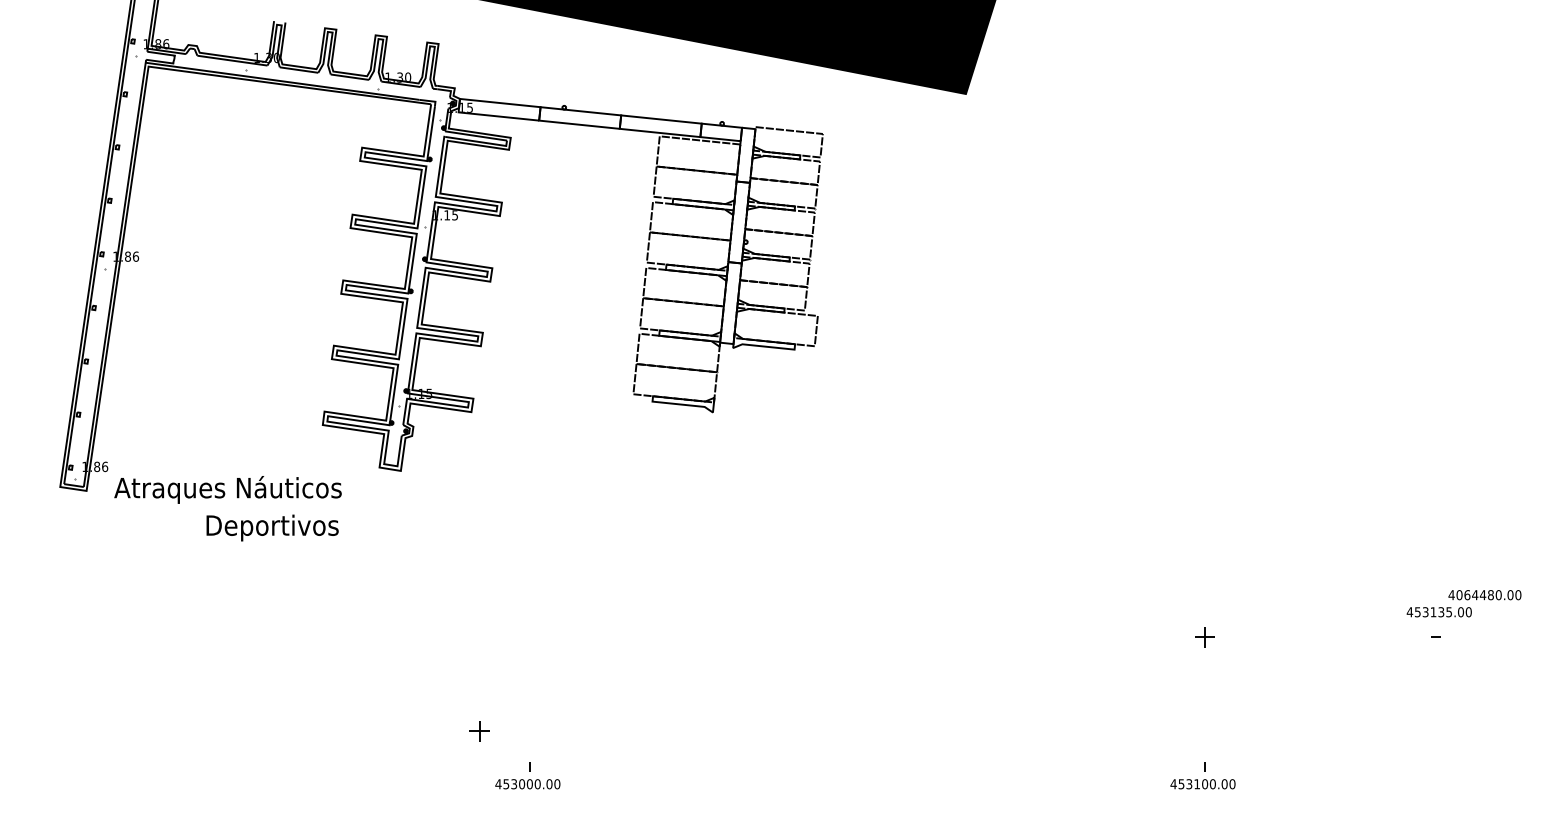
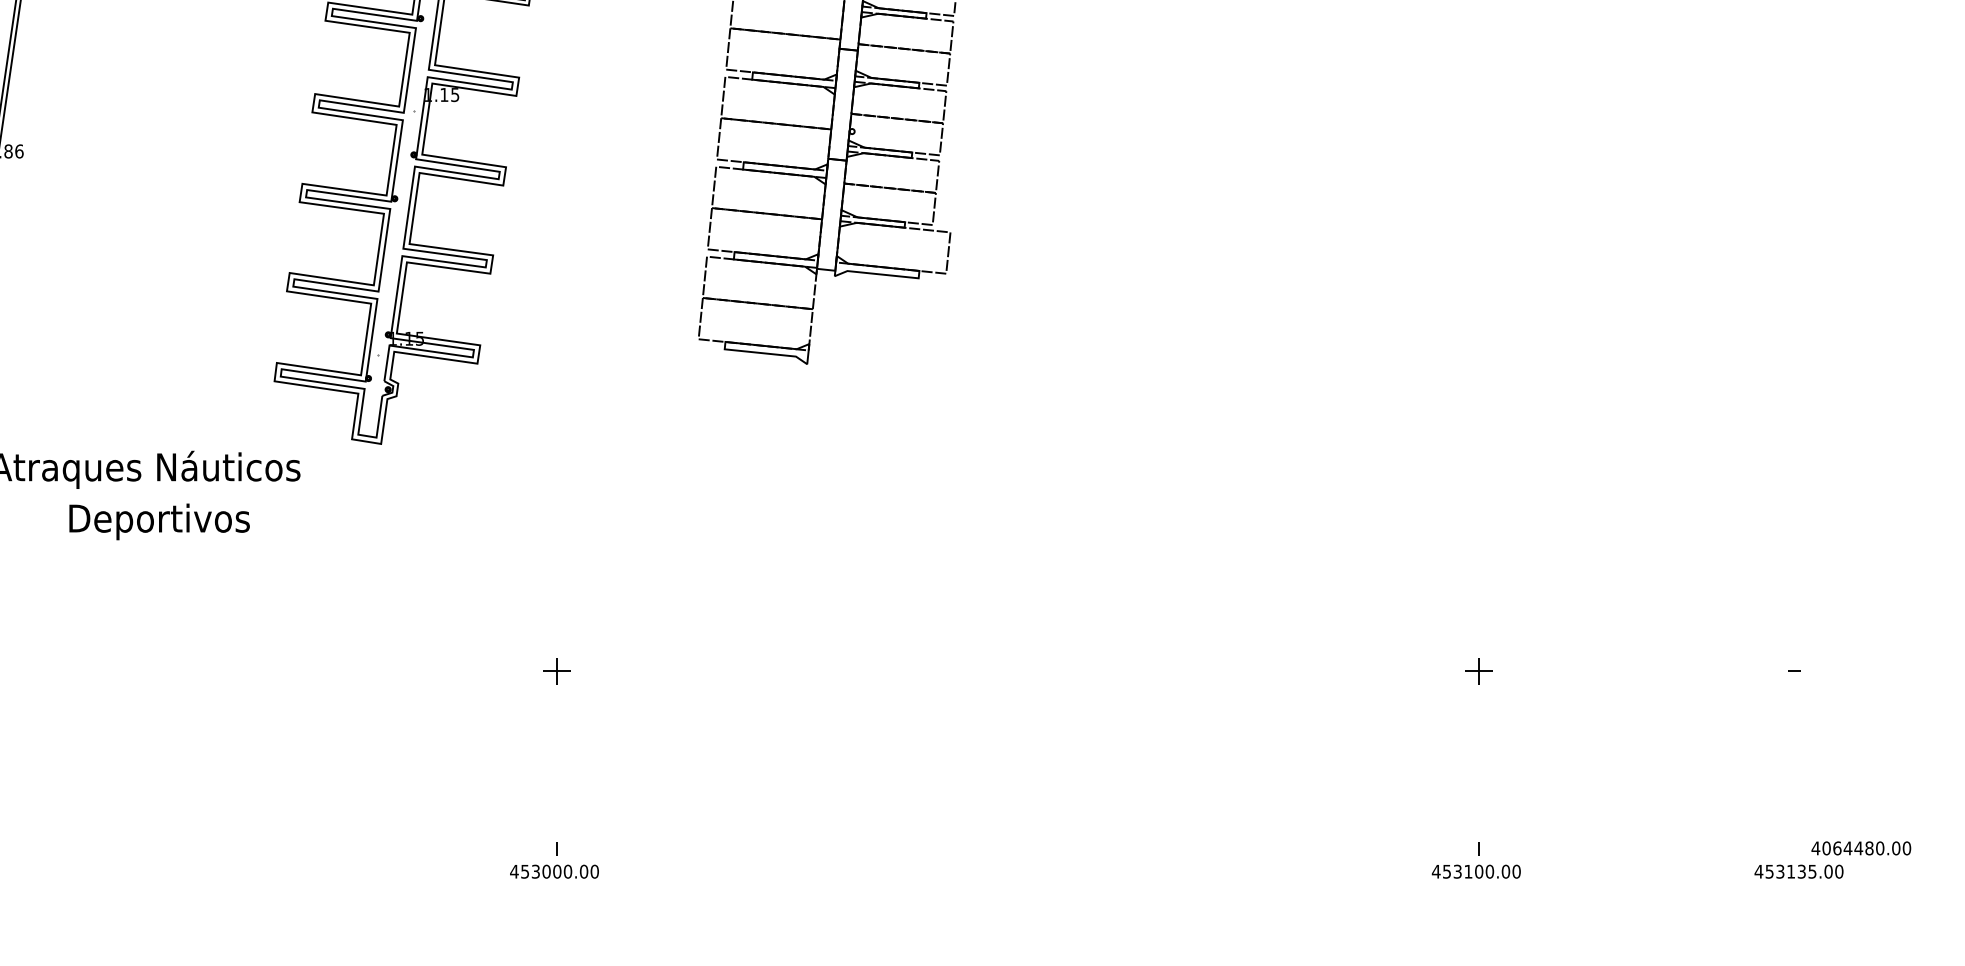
text: (272, 527) -> (159, 521), moved
text: (1463, 603) -> (1832, 859), moved
part: (479, 731) -> (556, 671), moved

